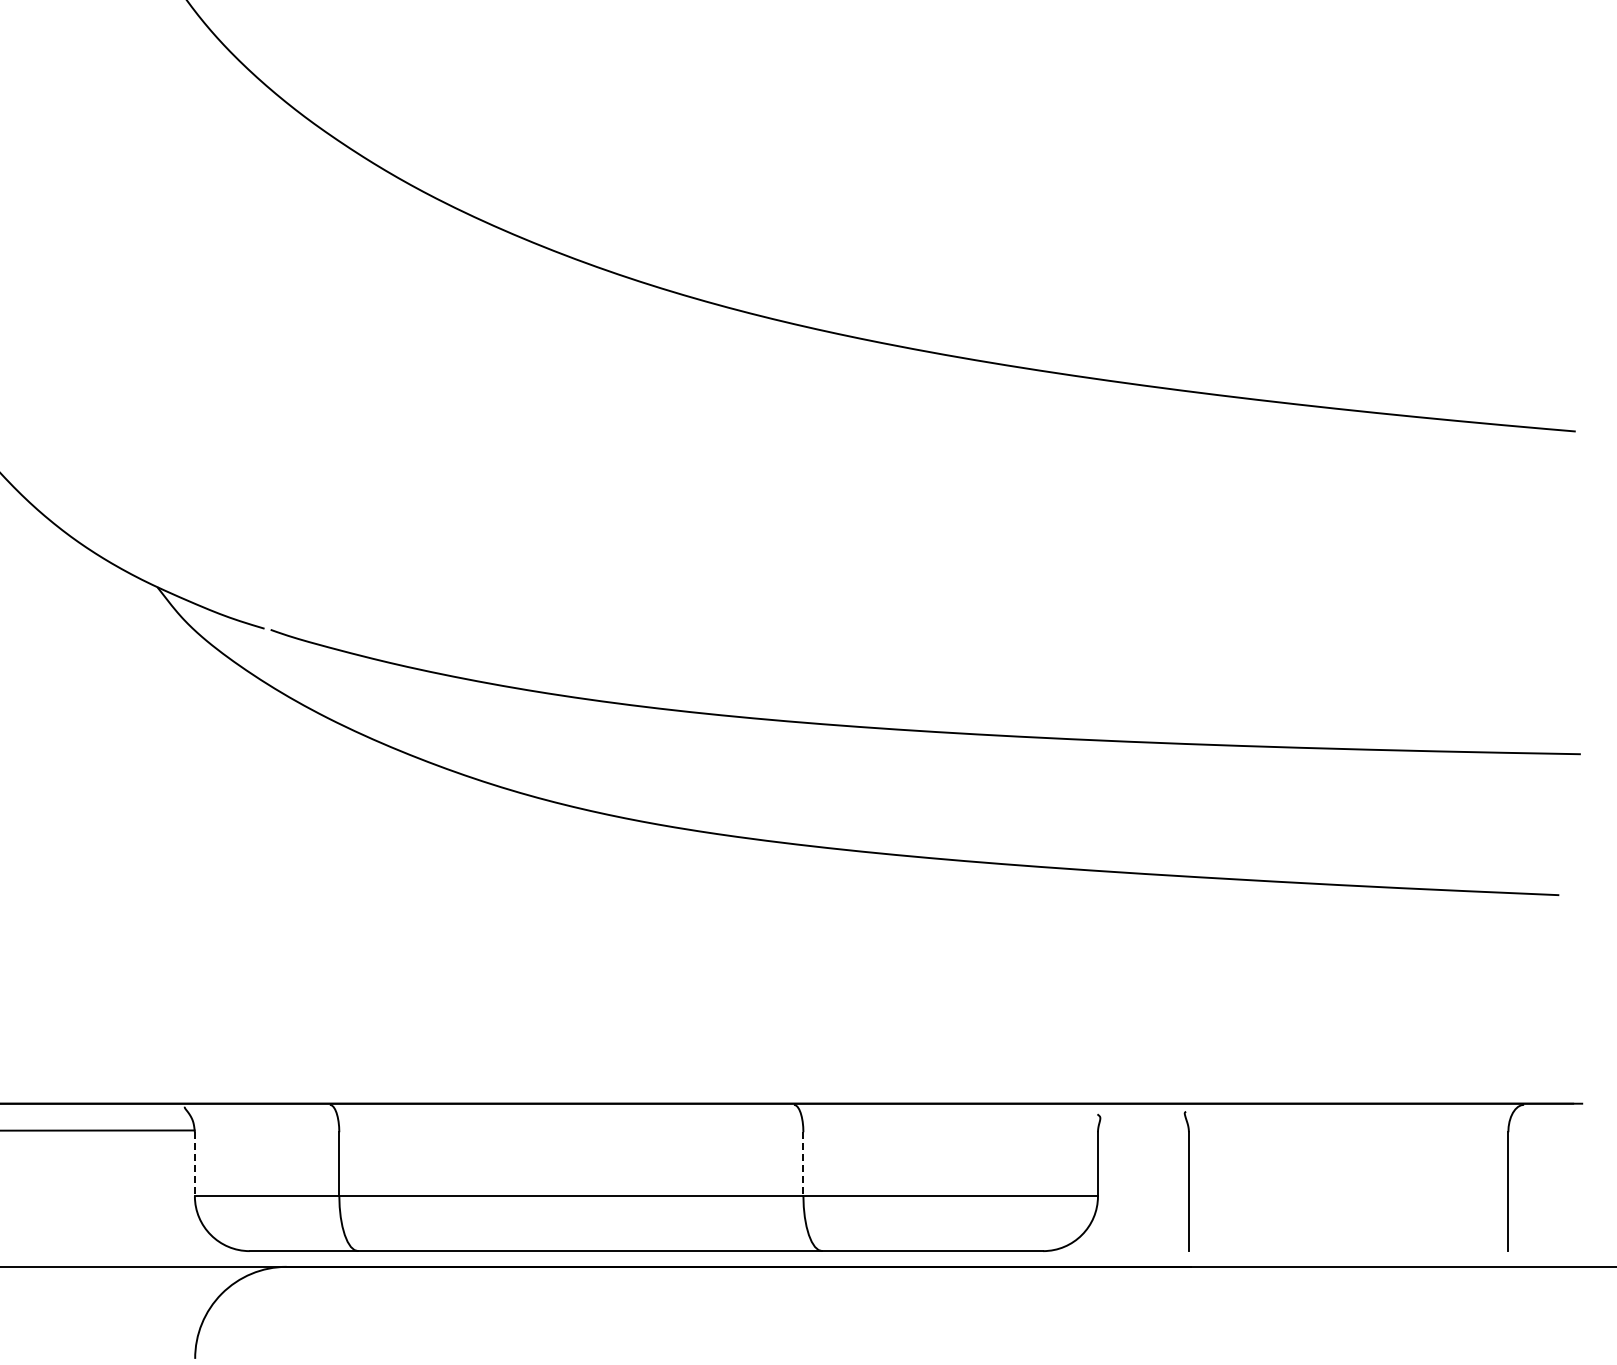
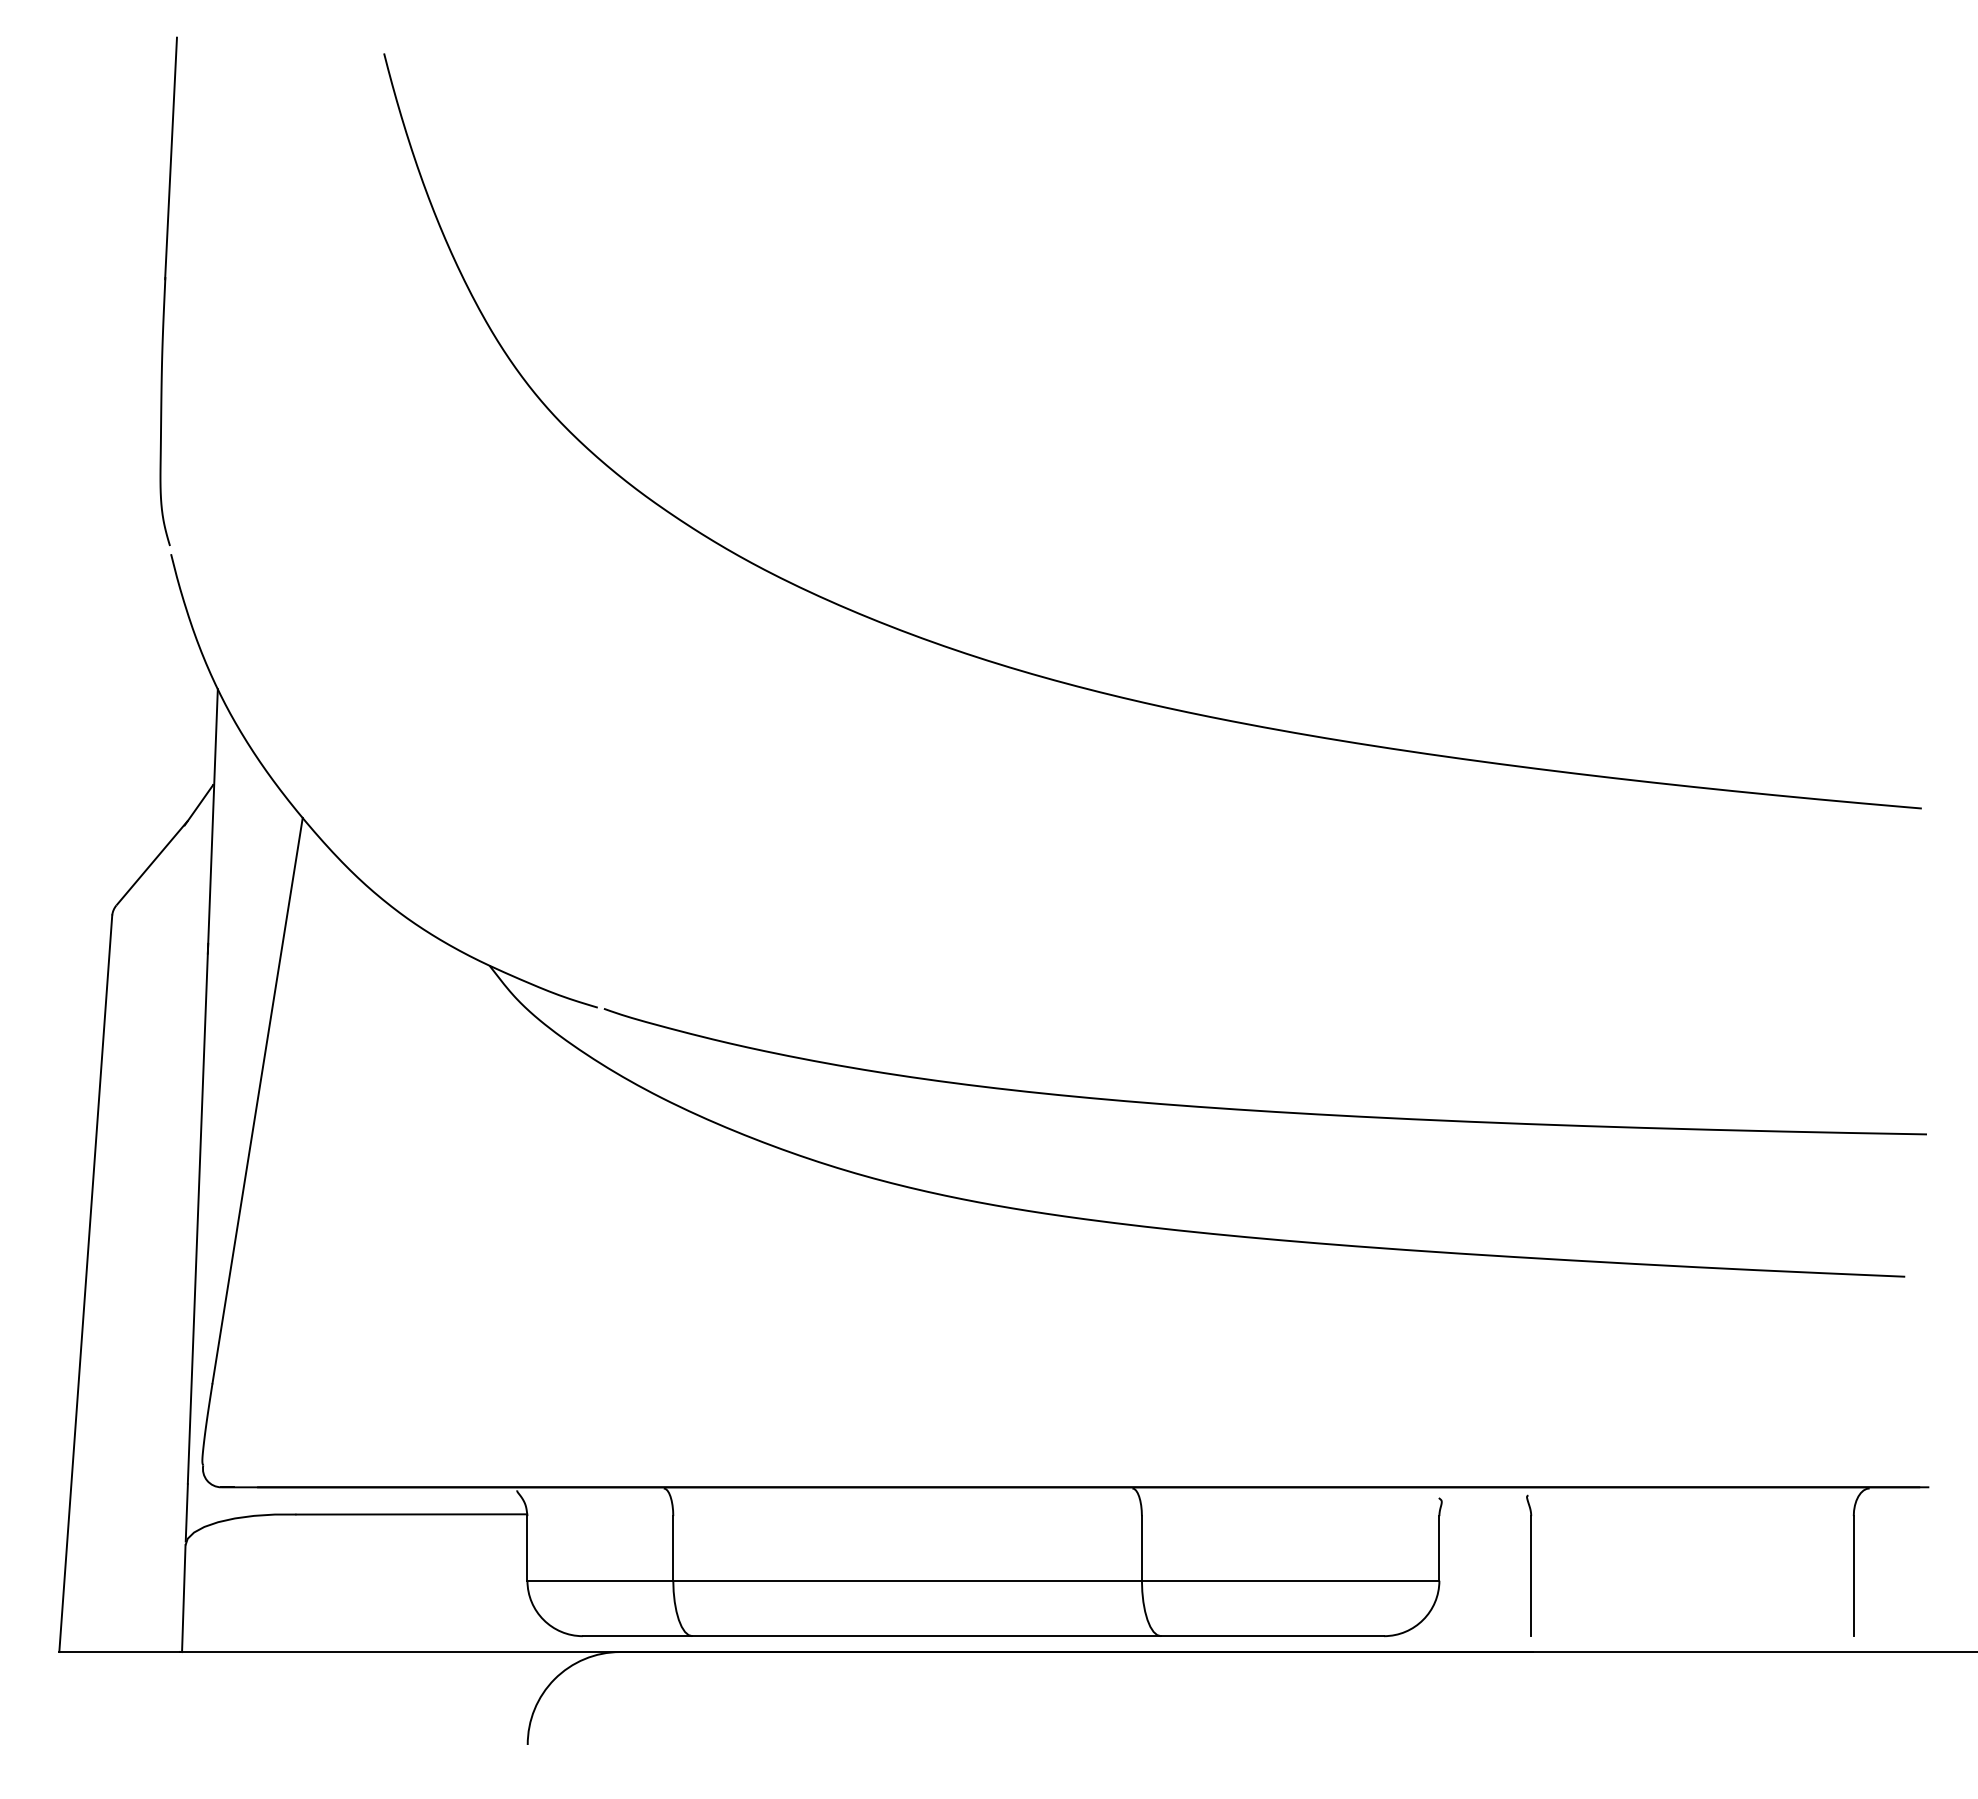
line: (194, 1164) -> (527, 1548), dashed -> solid
line: (802, 1164) -> (1141, 1548), dashed -> solid

